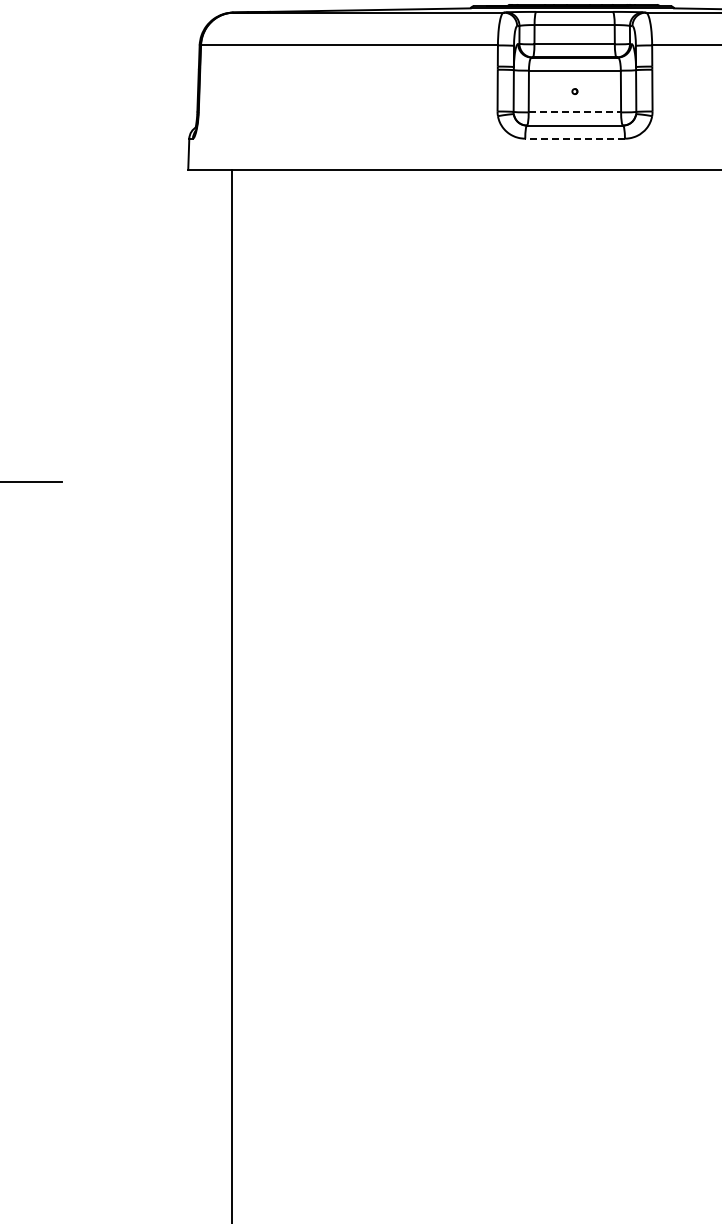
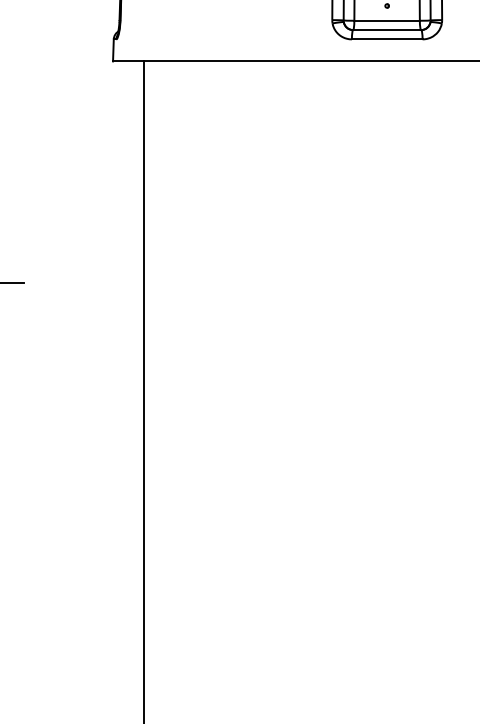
line: (575, 112) -> (387, 20), dashed -> solid
line: (575, 138) -> (387, 39), dashed -> solid

